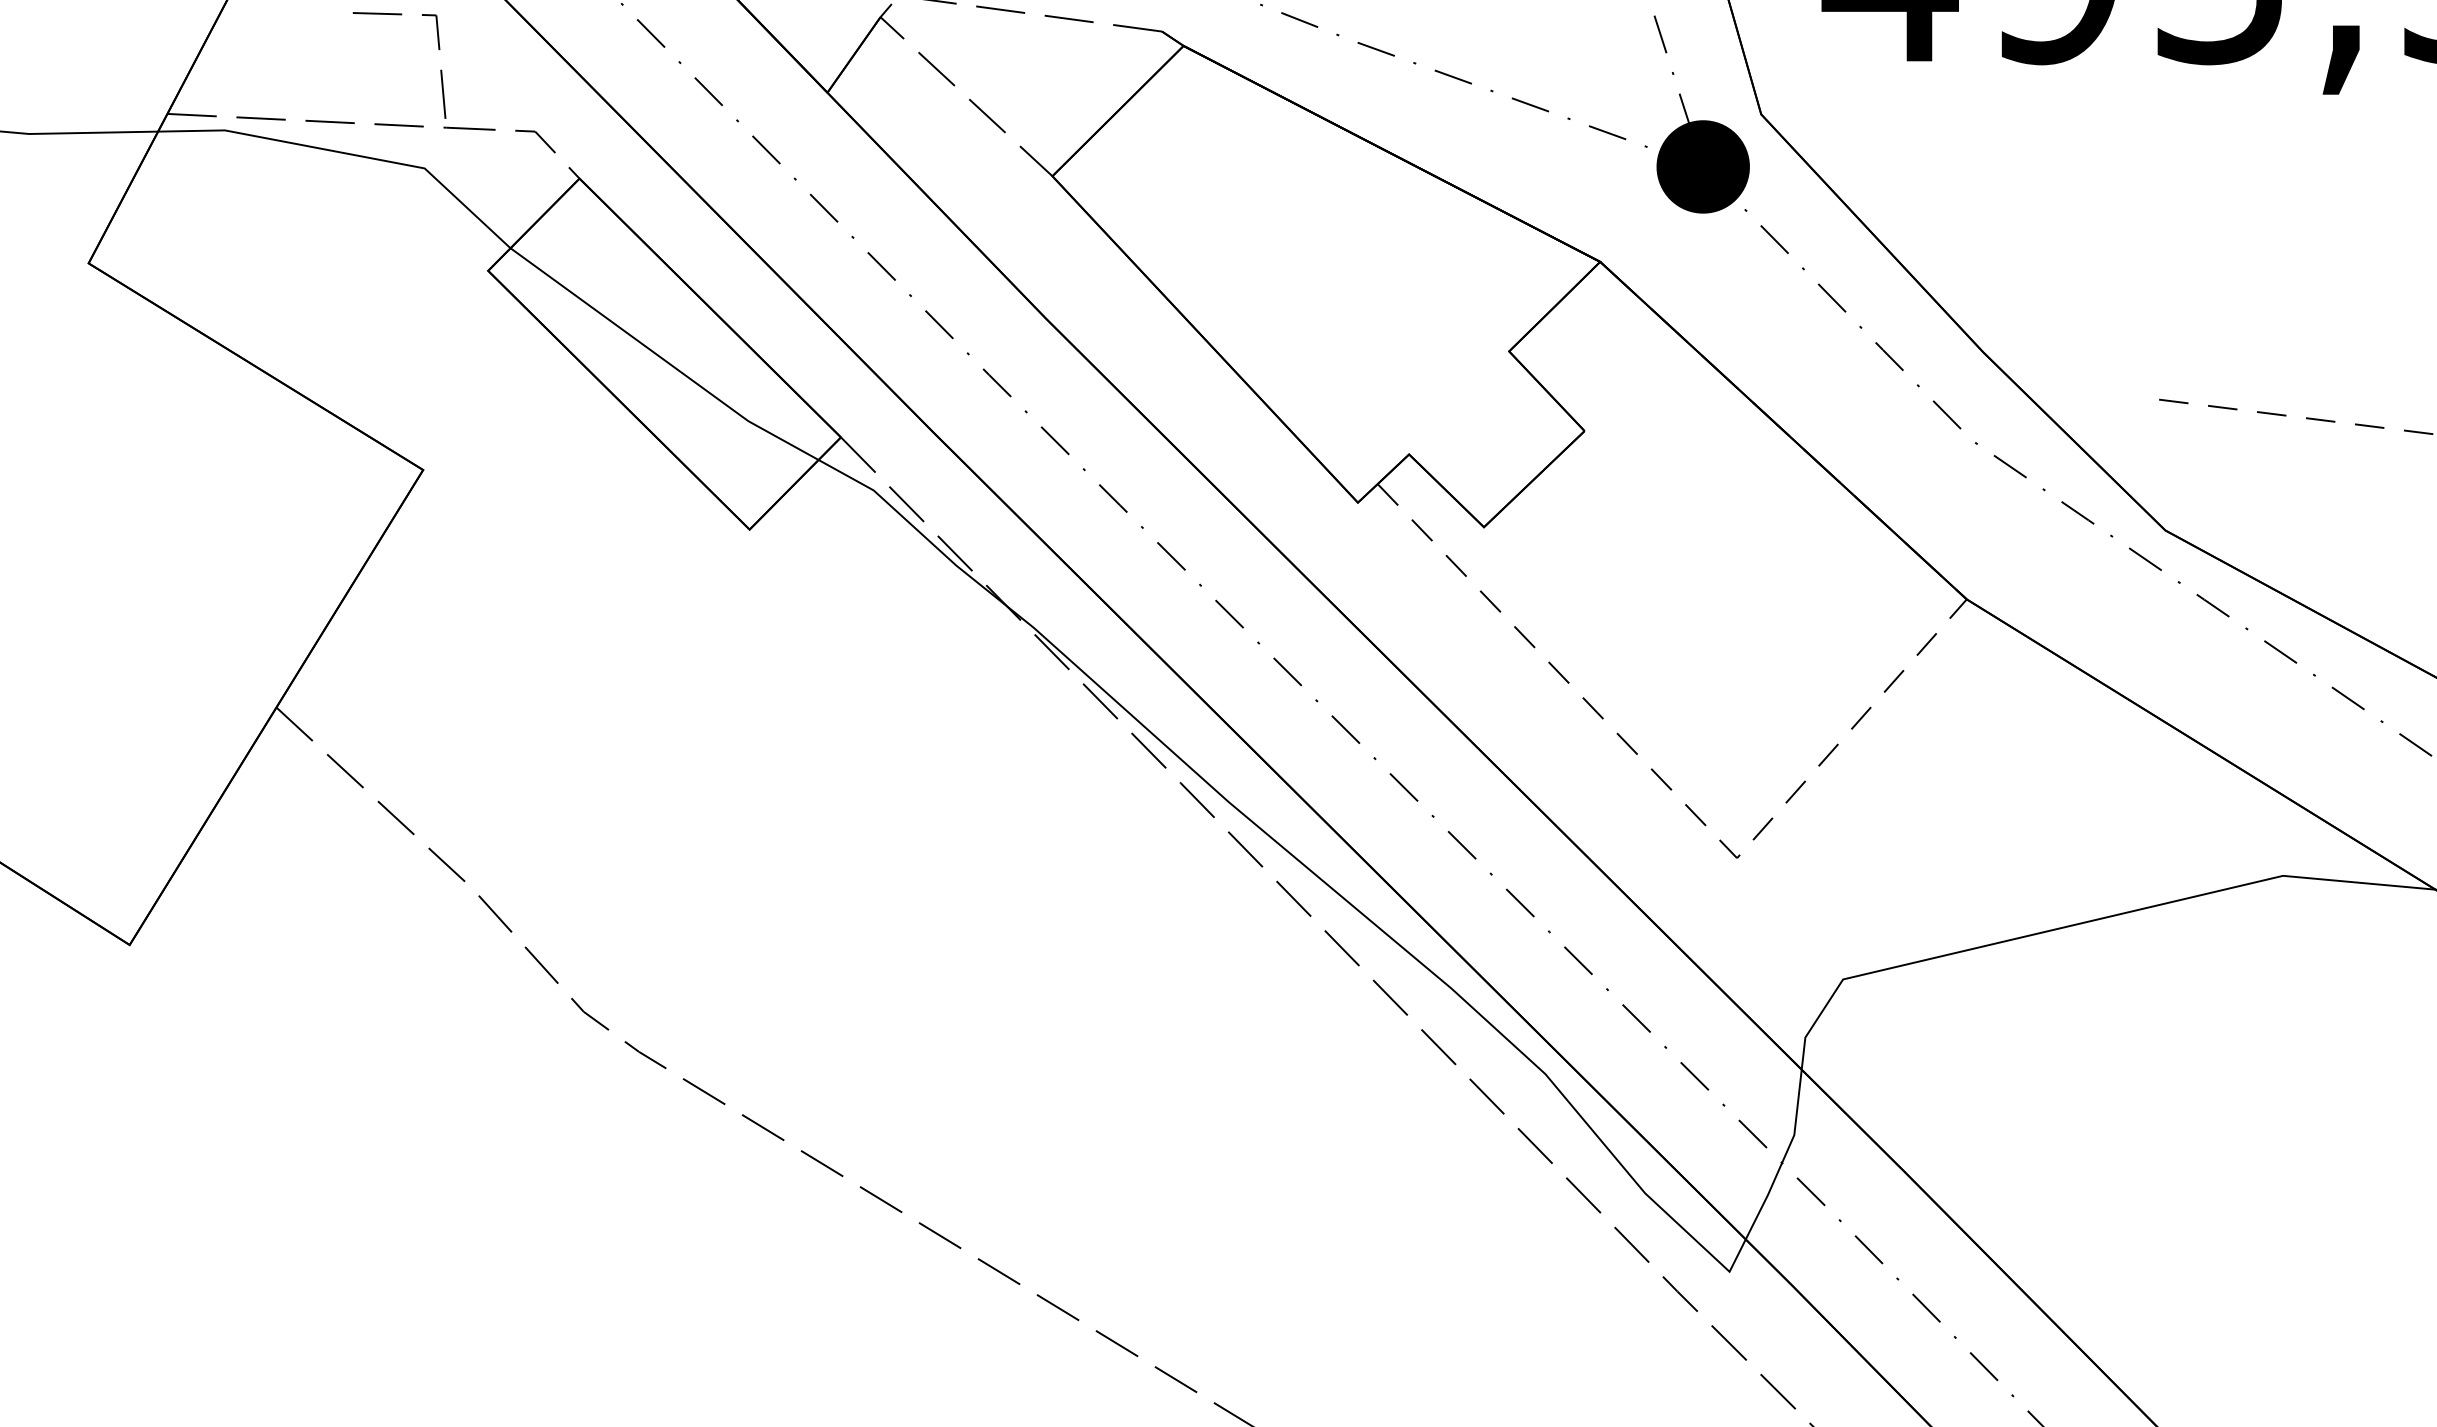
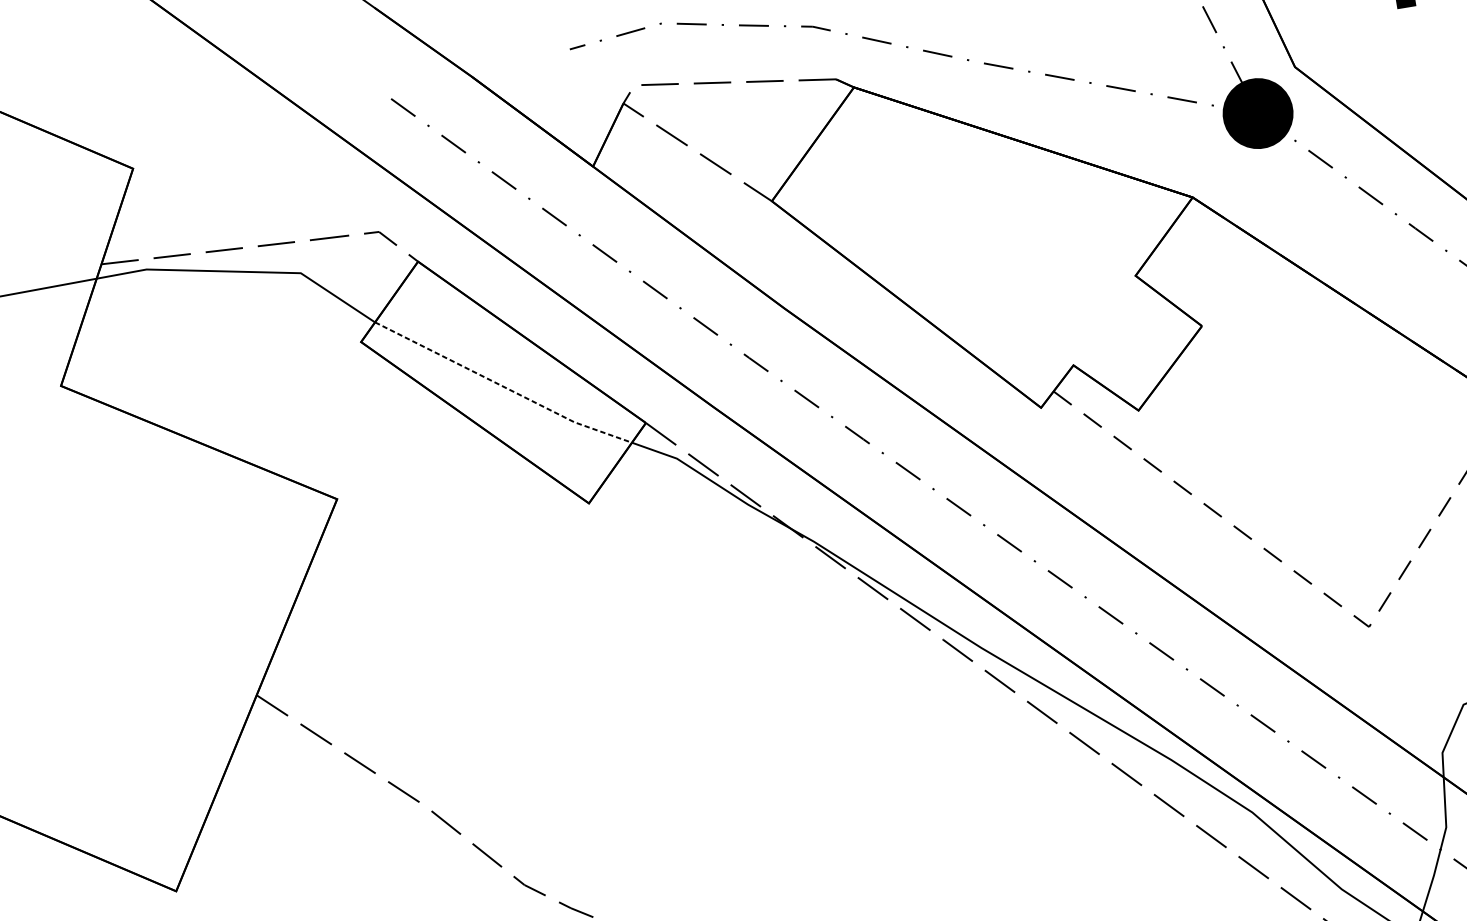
line: (440, 69) -> (300, 197), removed
line: (662, 359) -> (502, 386), solid -> dashed

